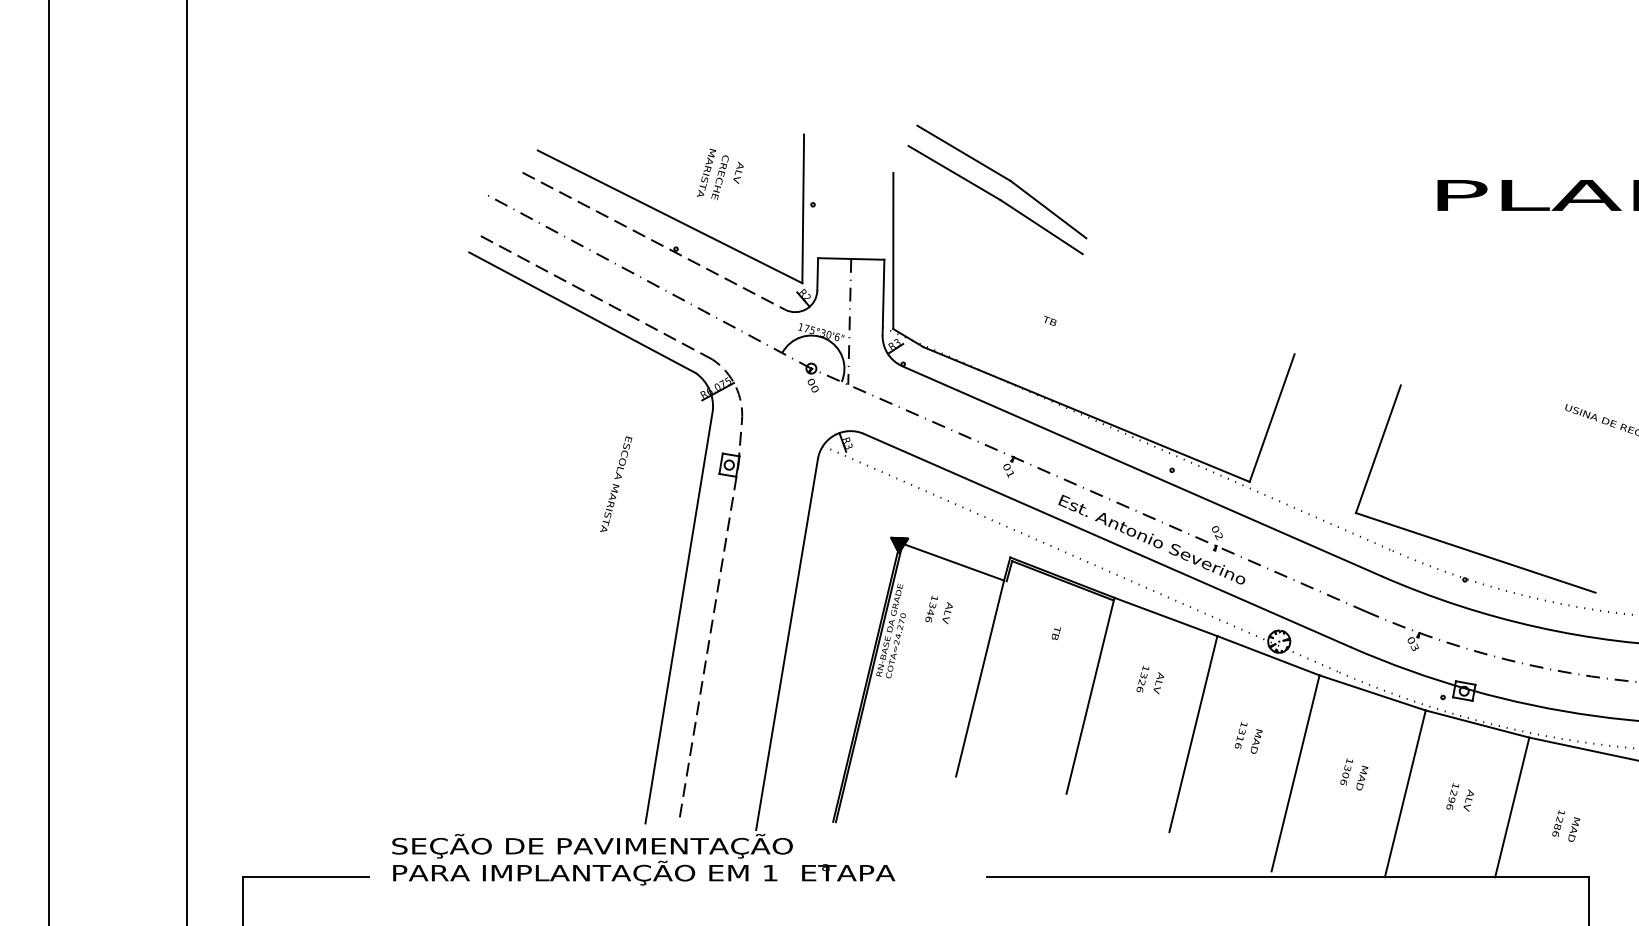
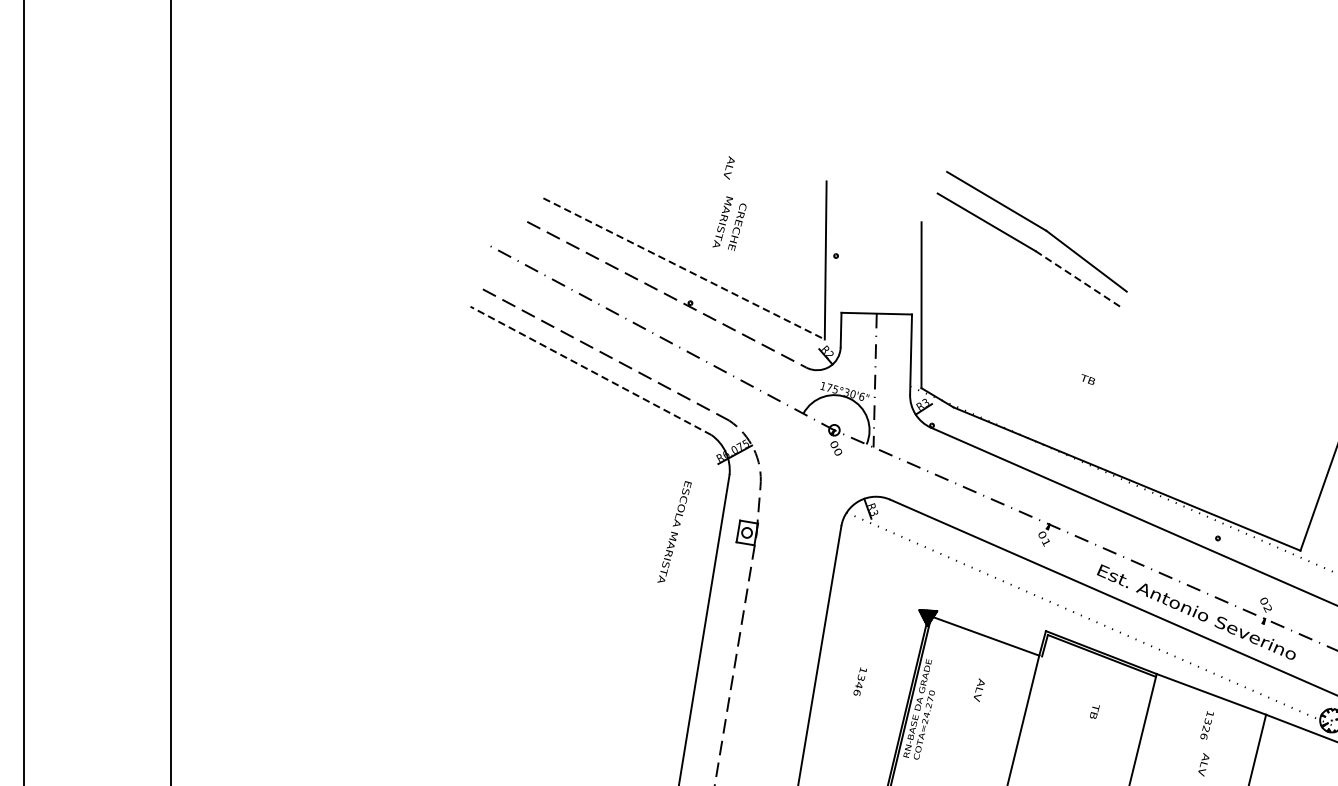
text: (738, 172) -> (729, 167), moved
line: (670, 217) -> (684, 269), solid -> dashed
line: (1042, 227) -> (1080, 280), solid -> dashed
line: (582, 312) -> (590, 370), solid -> dashed
text: (616, 483) -> (674, 531), moved
text: (931, 608) -> (860, 681), moved
text: (1142, 678) -> (1206, 724), moved

